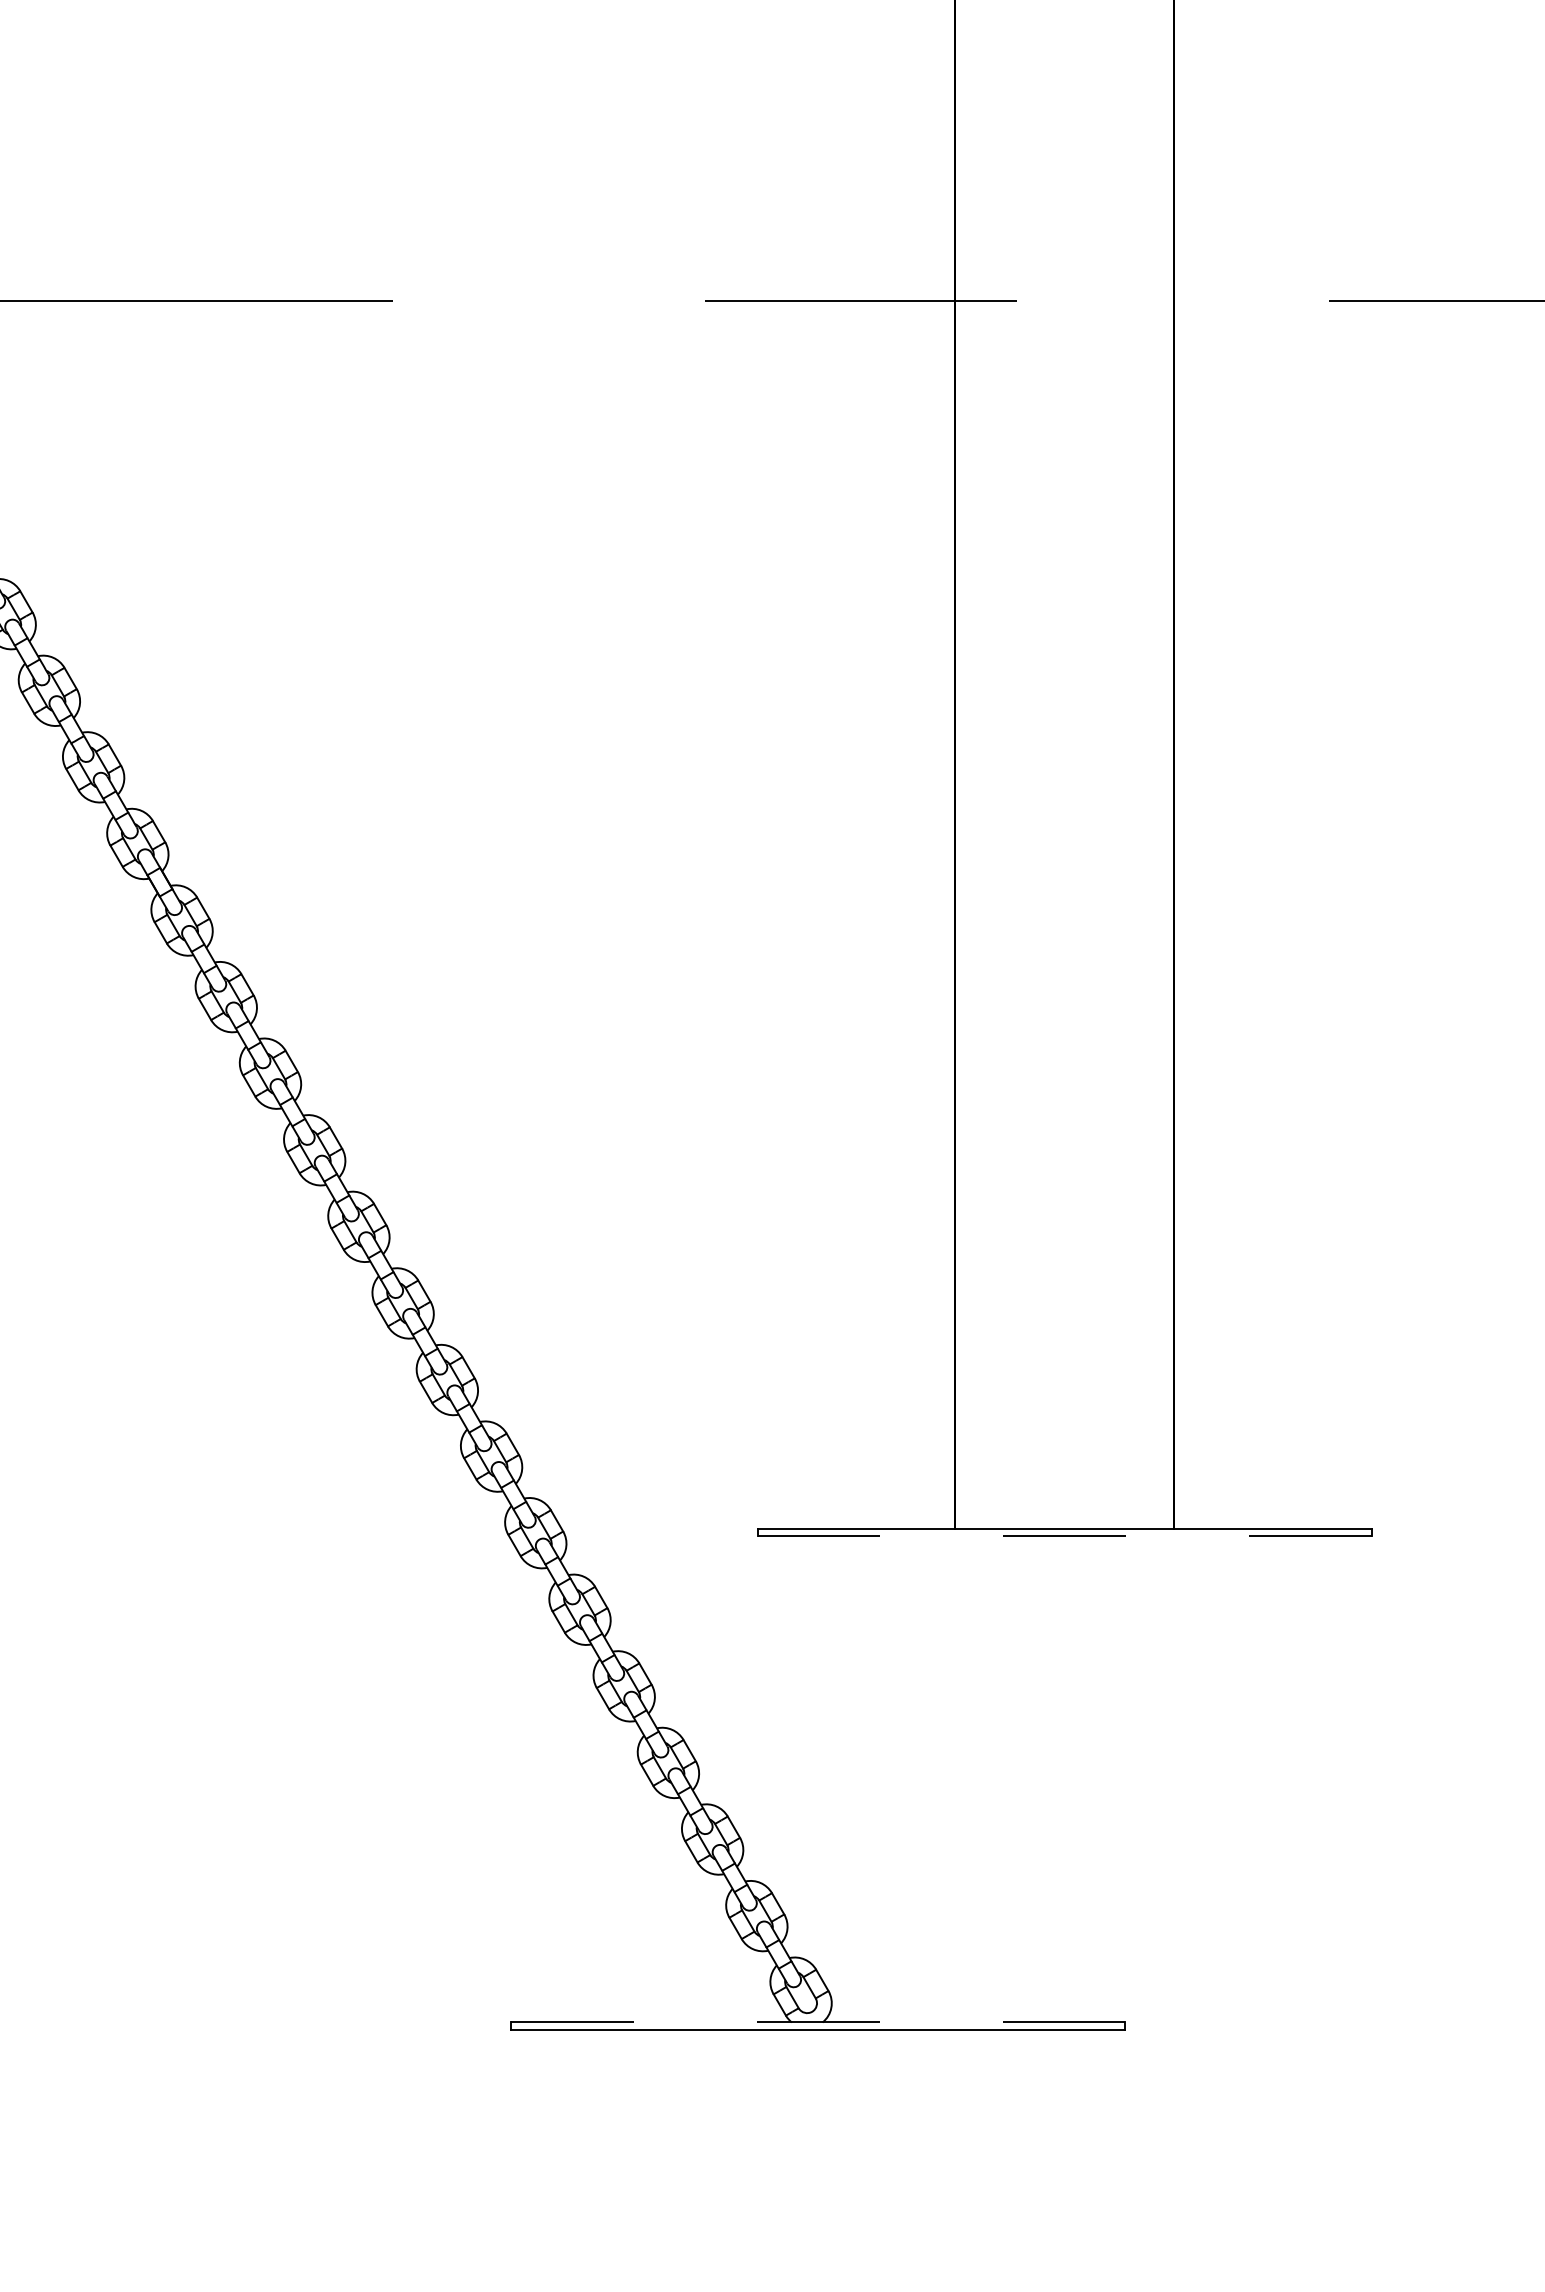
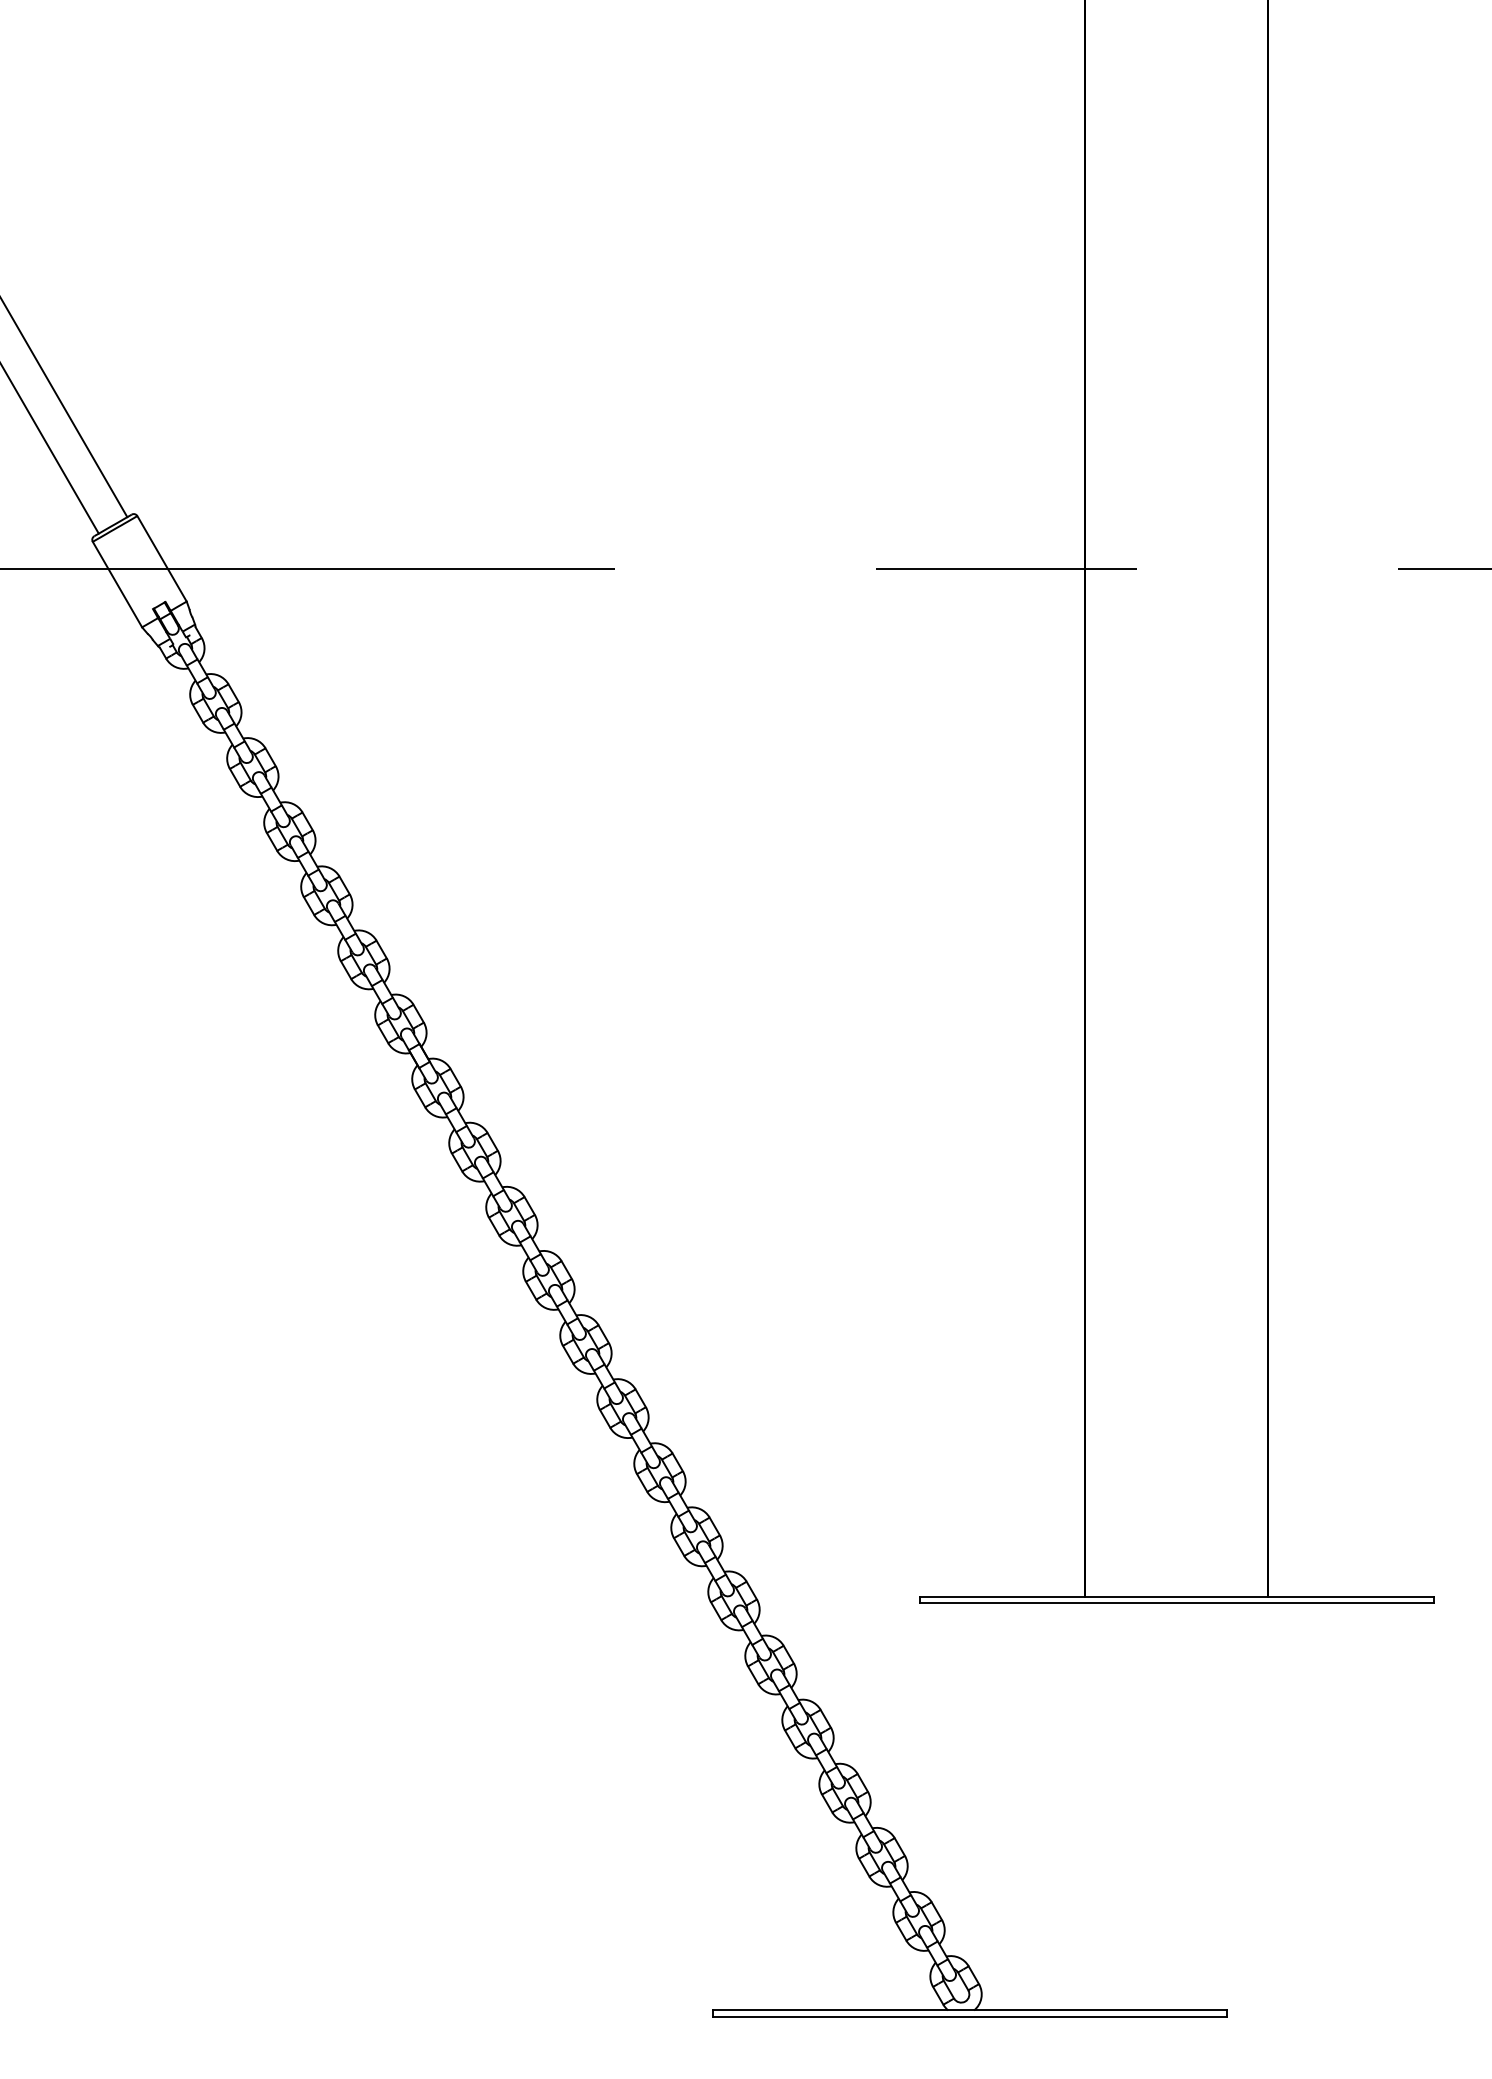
line: (1065, 1536) -> (1177, 1603), dashed -> solid
line: (818, 2022) -> (970, 2010), dashed -> solid

